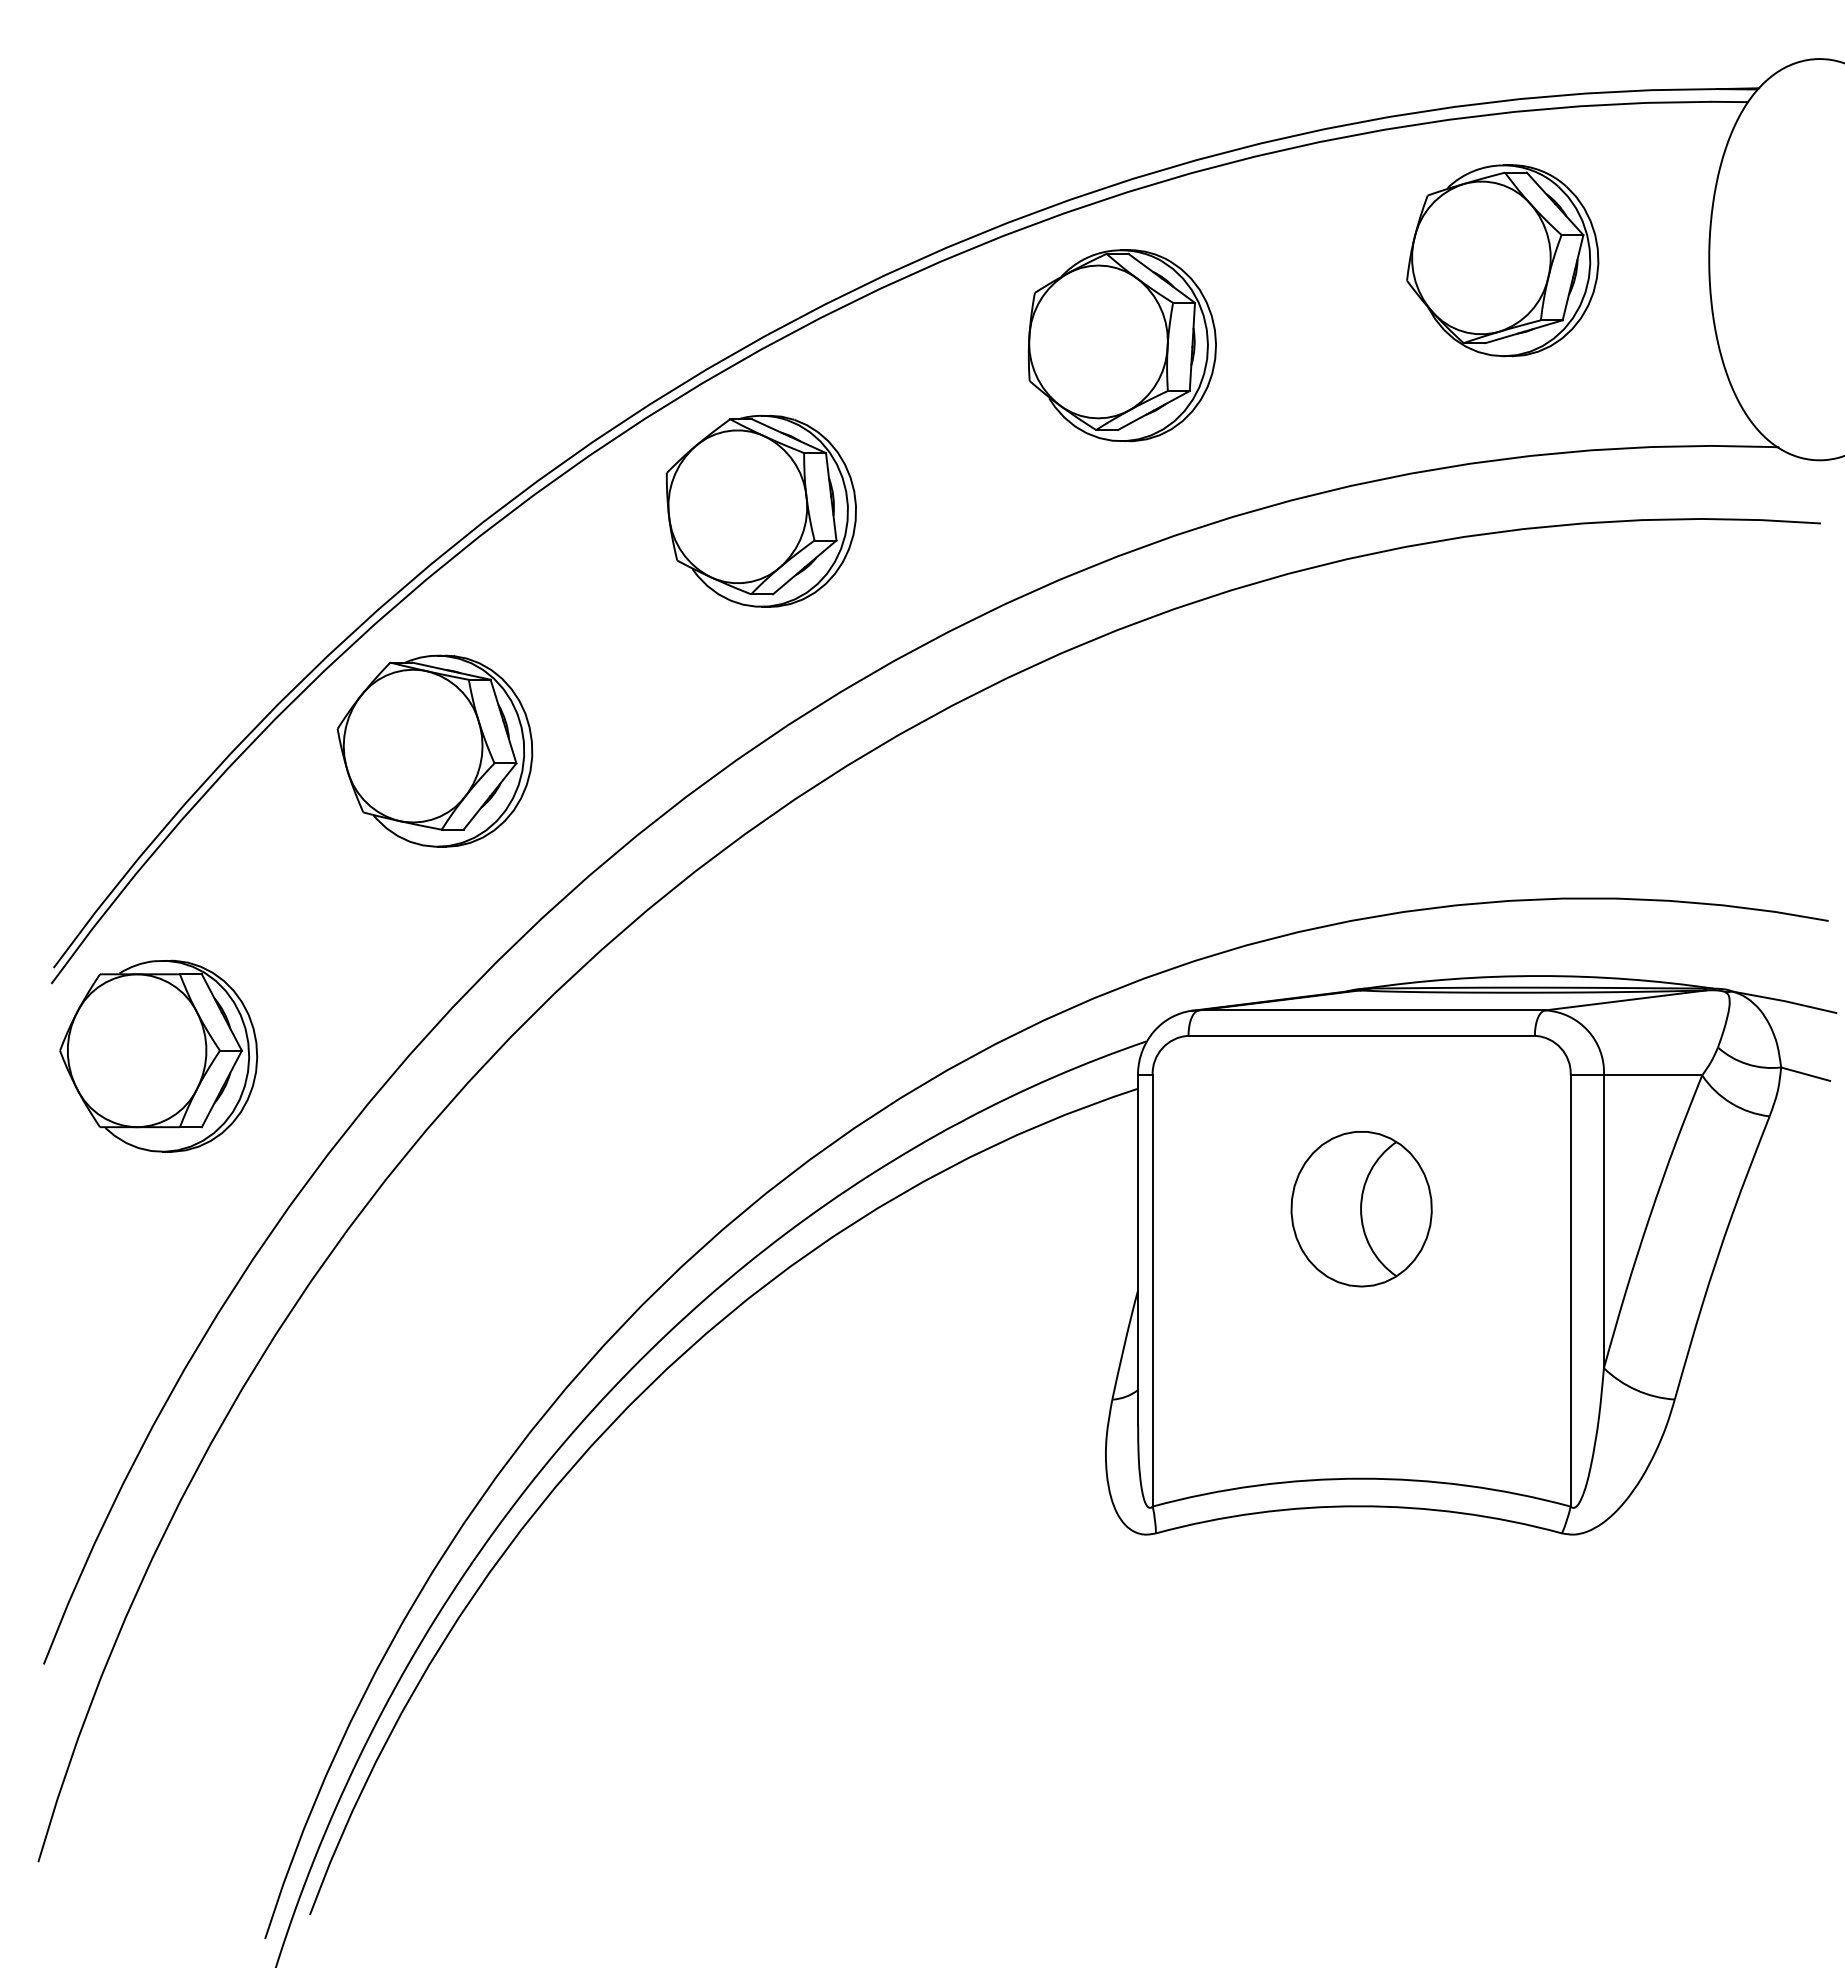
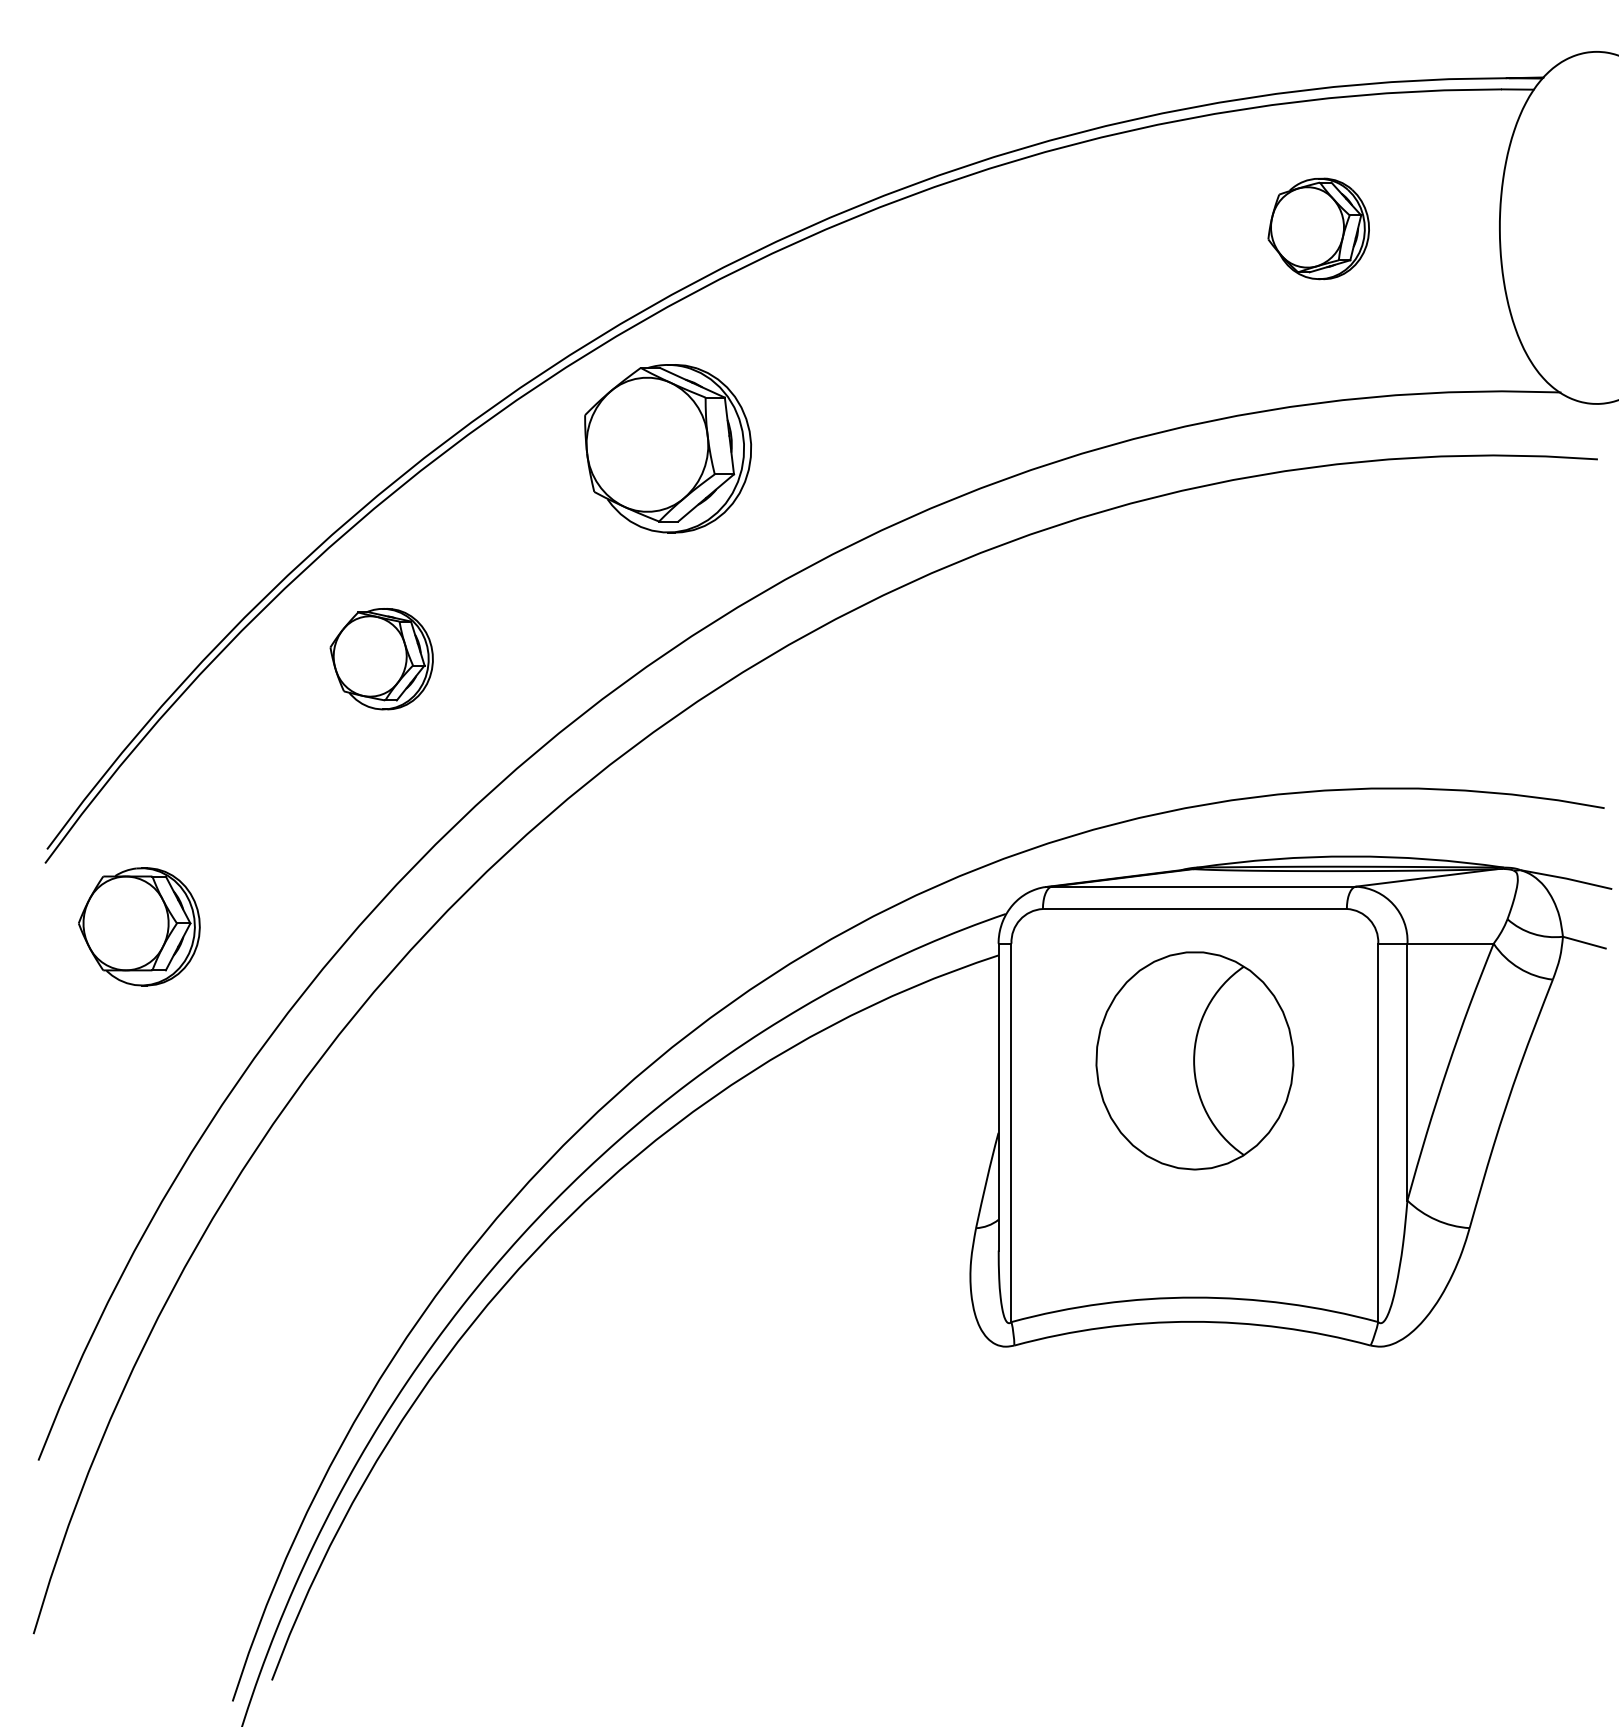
part: (1502, 260) -> (1318, 228), size x0.6
part: (1121, 345) -> (984, 303), removed
part: (434, 750) -> (381, 658), size x0.6
part: (158, 1055) -> (139, 926), size x0.7
part: (1361, 1209) -> (1194, 1061), size x1.6

